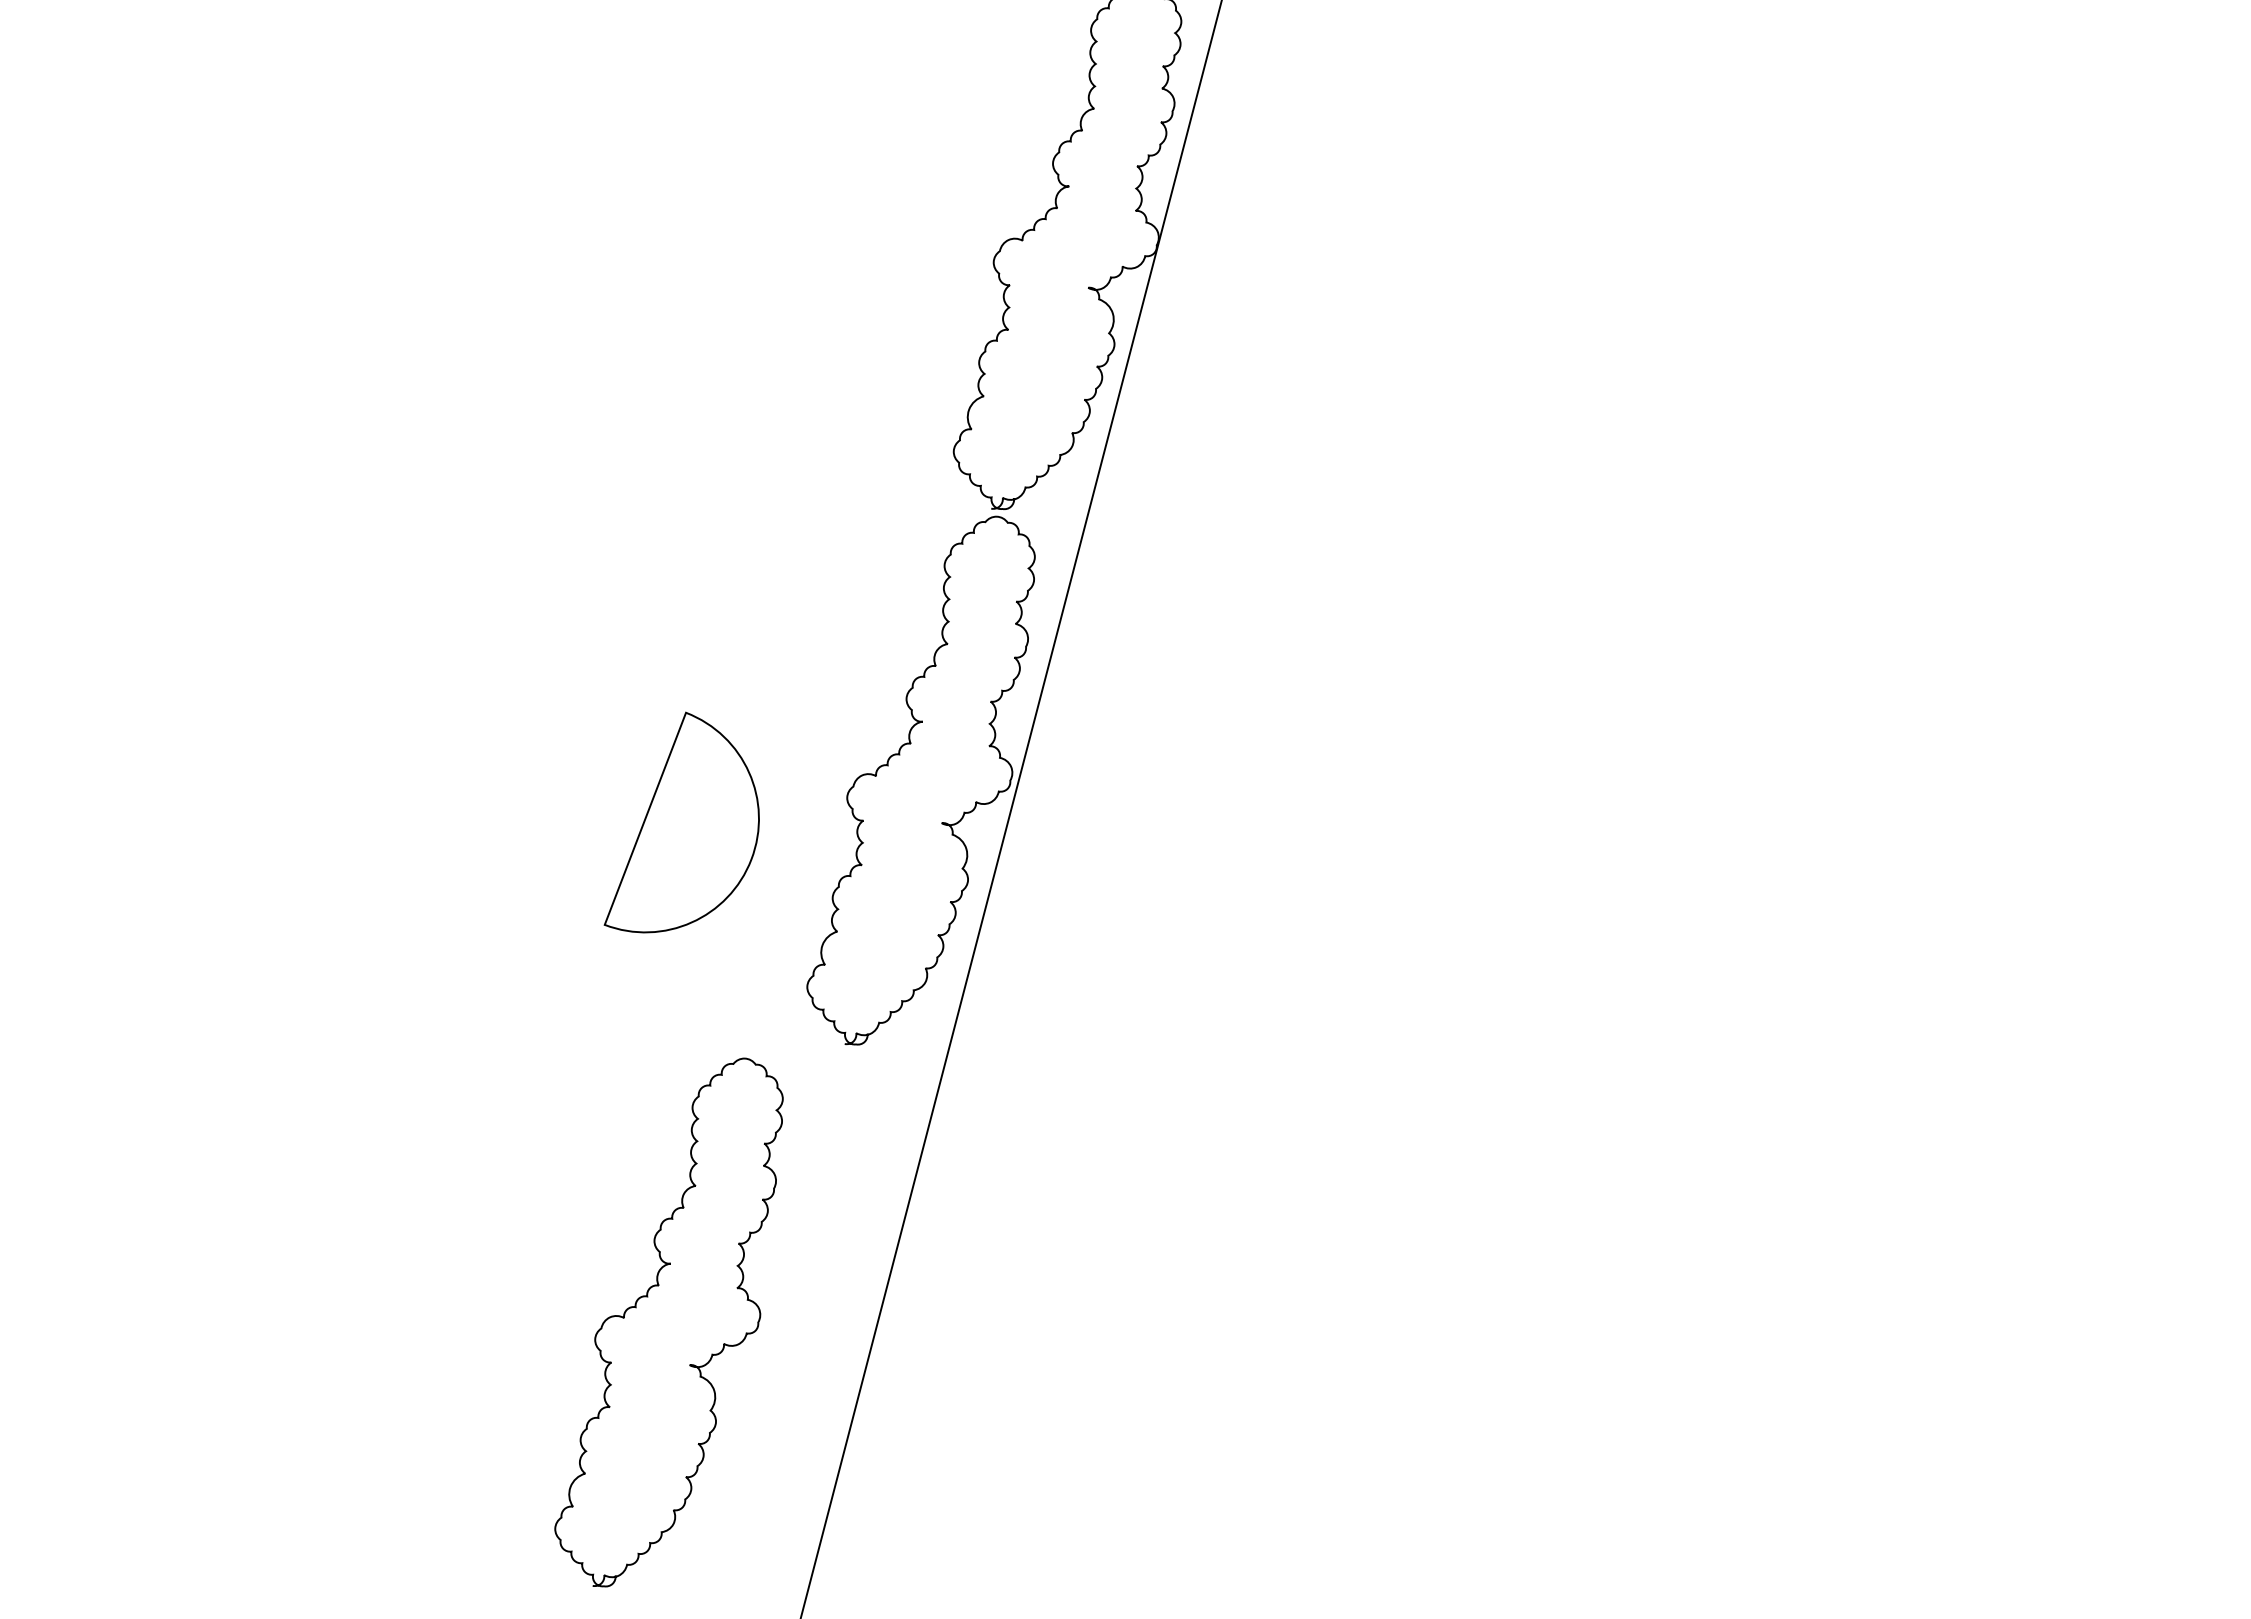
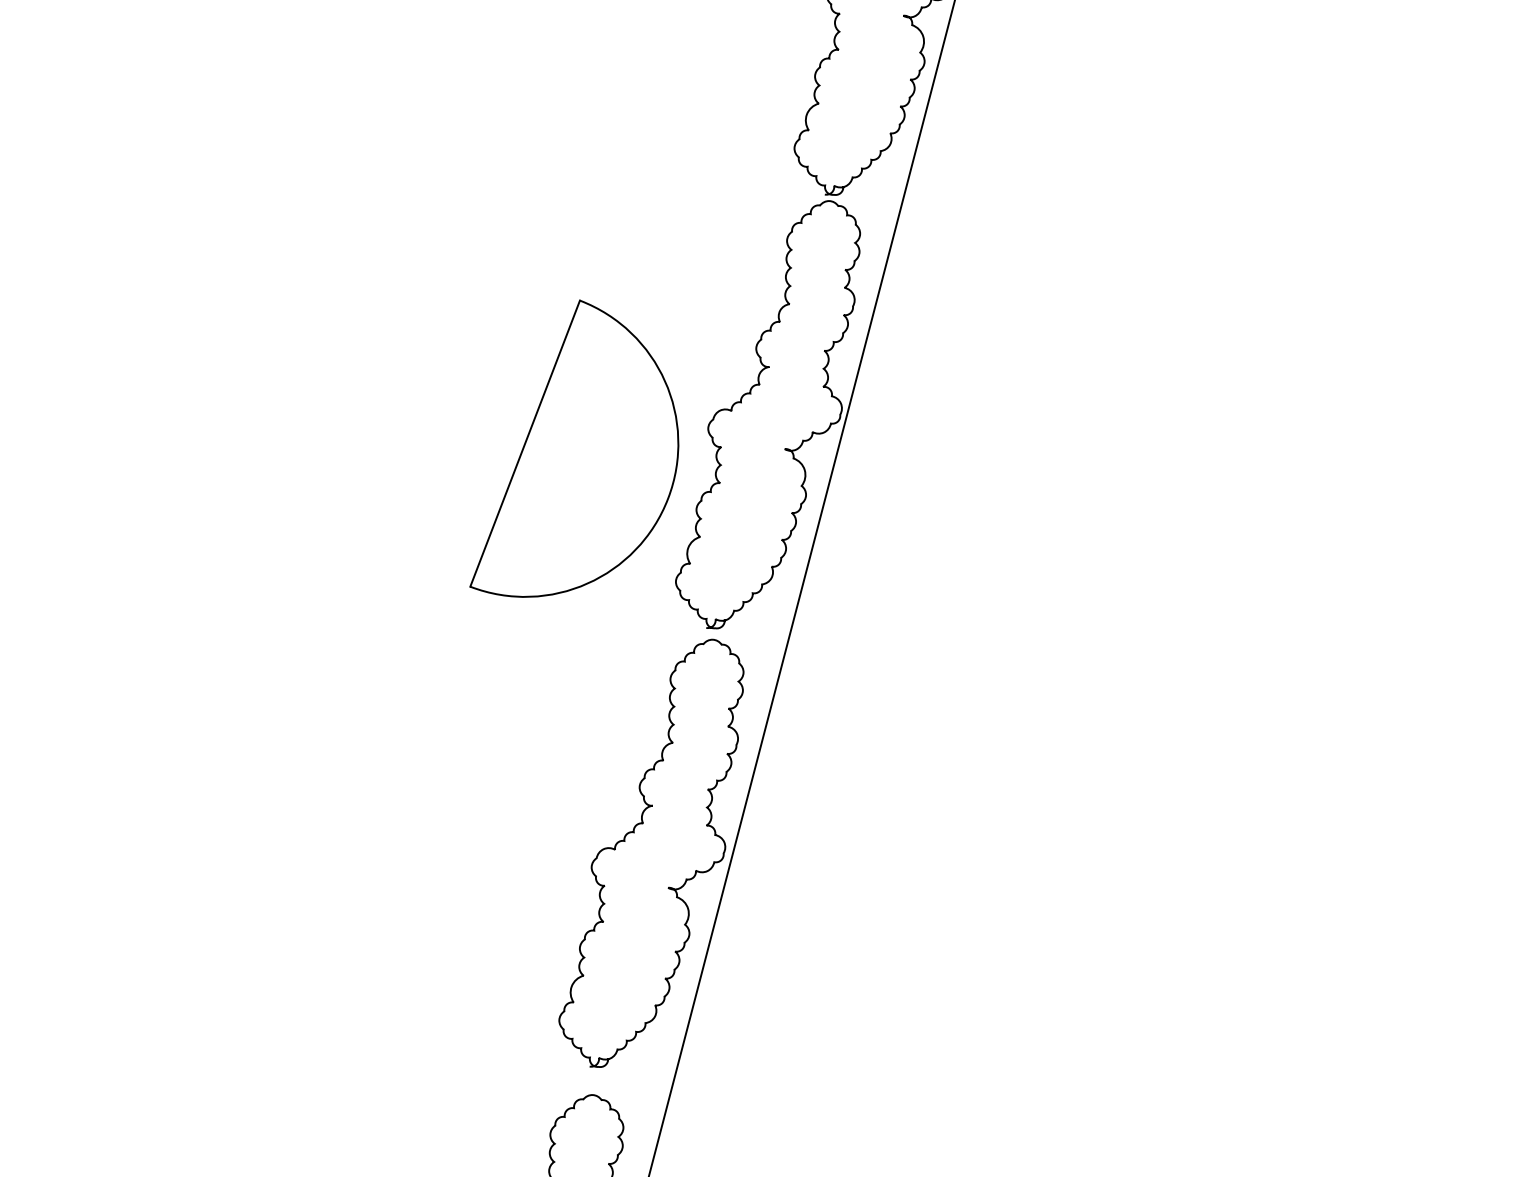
part: (681, 822) -> (574, 448), size x1.67
curve: (648, 1297) -> (634, 833), moved

